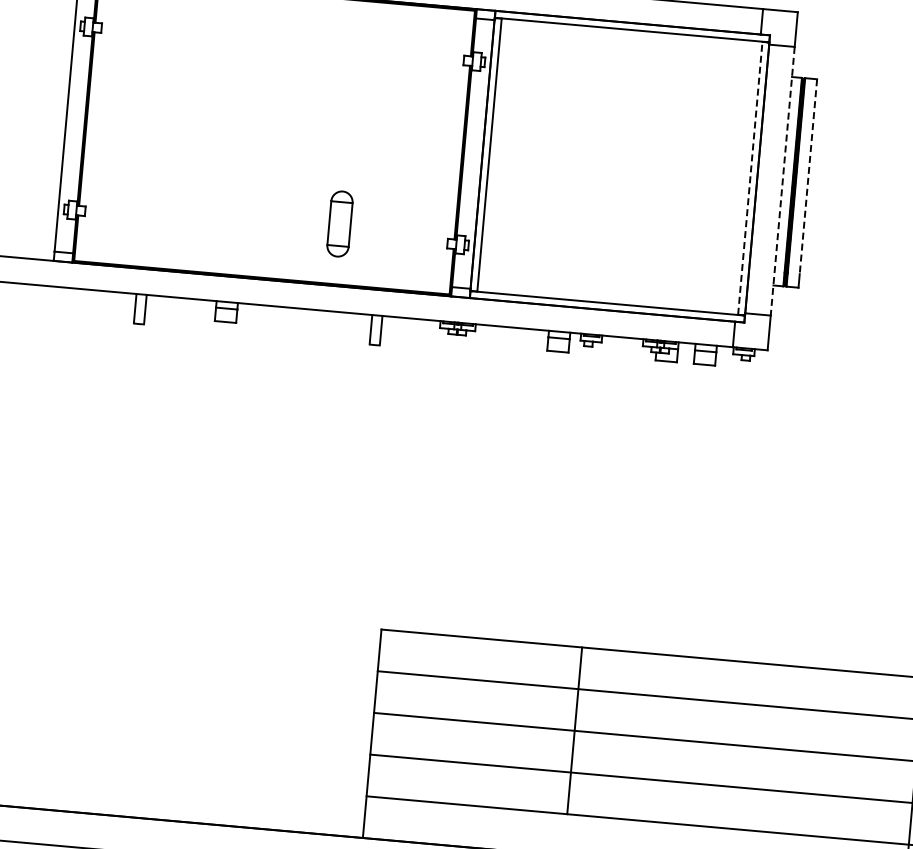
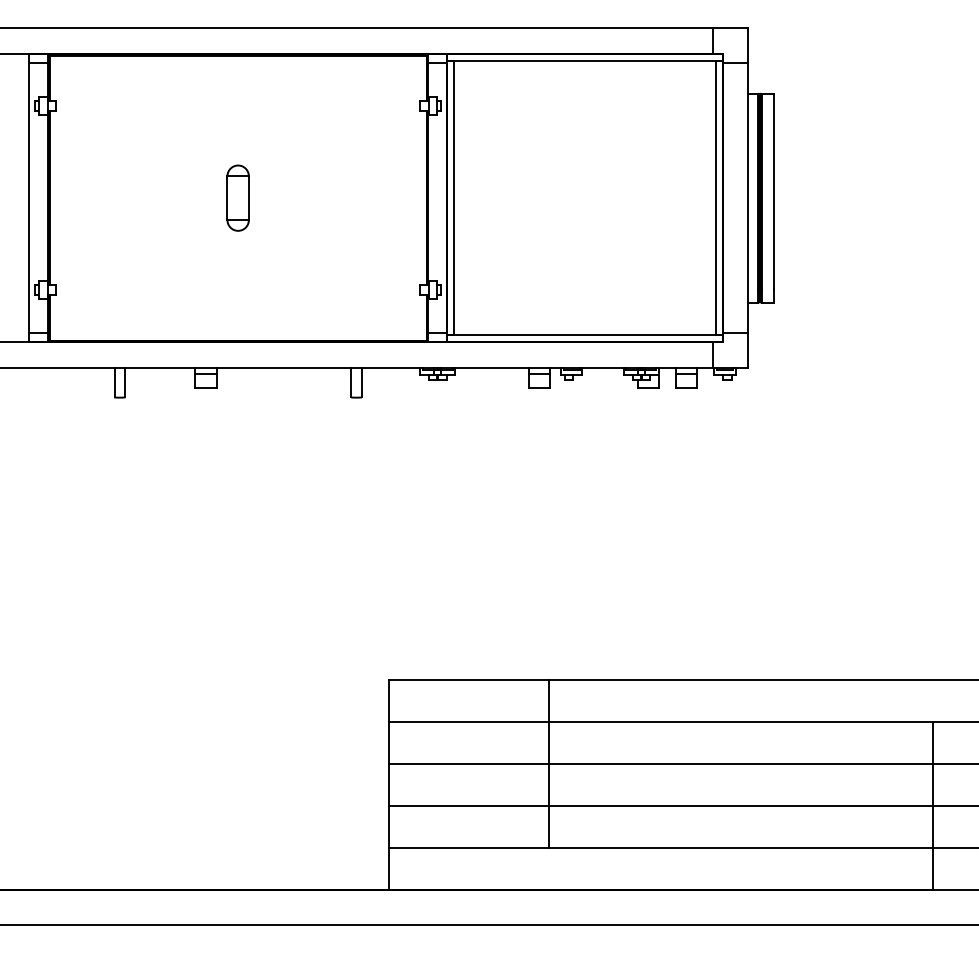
line: (808, 176) -> (773, 191), dashed -> solid
line: (749, 178) -> (715, 198), dashed -> solid
line: (782, 181) -> (748, 198), dashed -> solid
part: (339, 223) -> (237, 197), moved
line: (574, 730) -> (548, 763), moved

